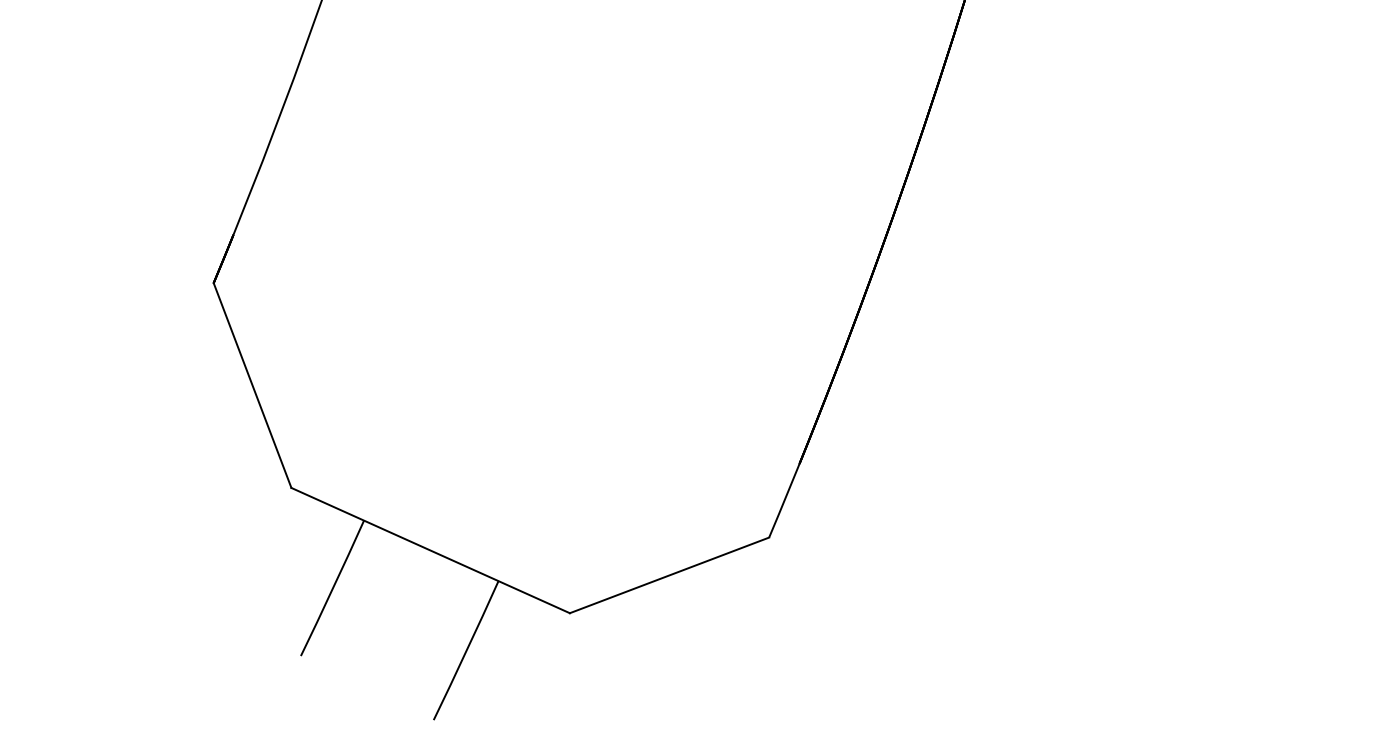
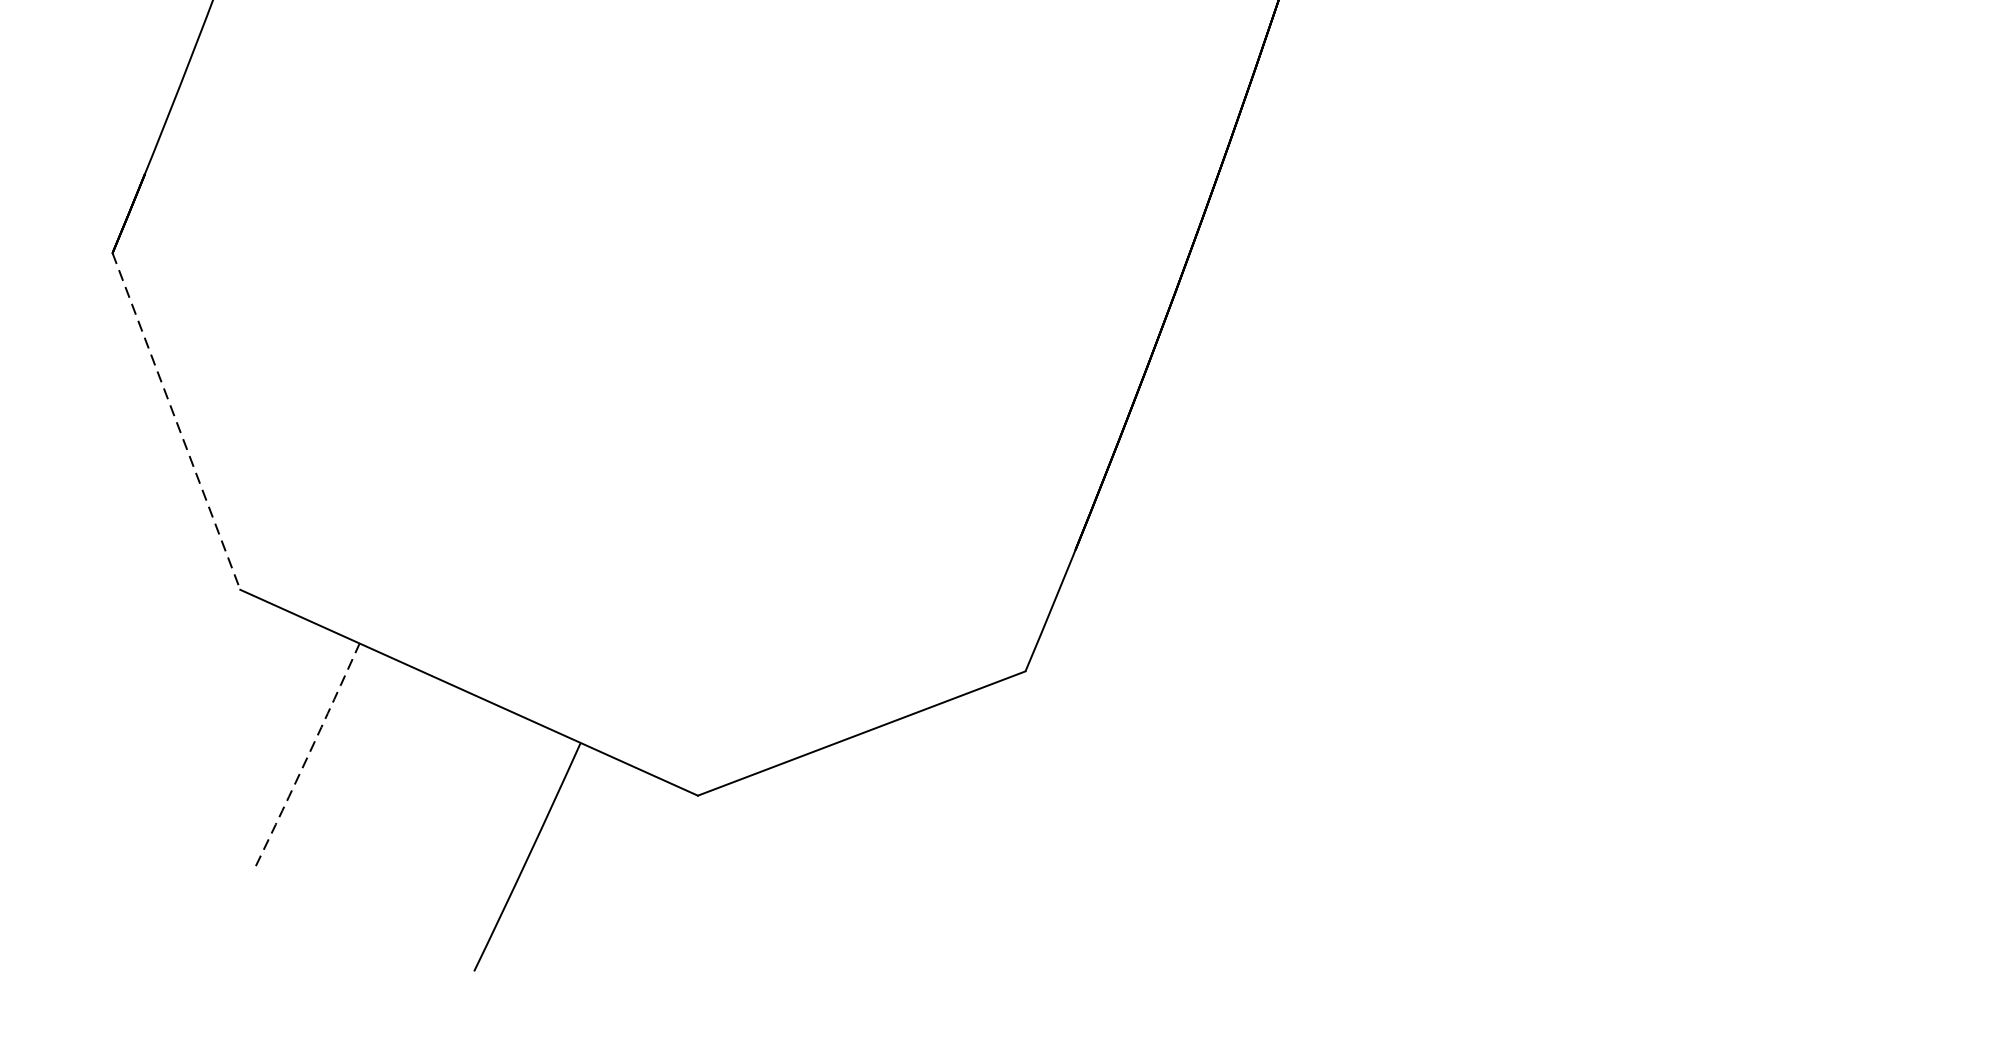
line: (252, 385) -> (176, 421), solid -> dashed
arc: (332, 588) -> (307, 755), solid -> dashed

